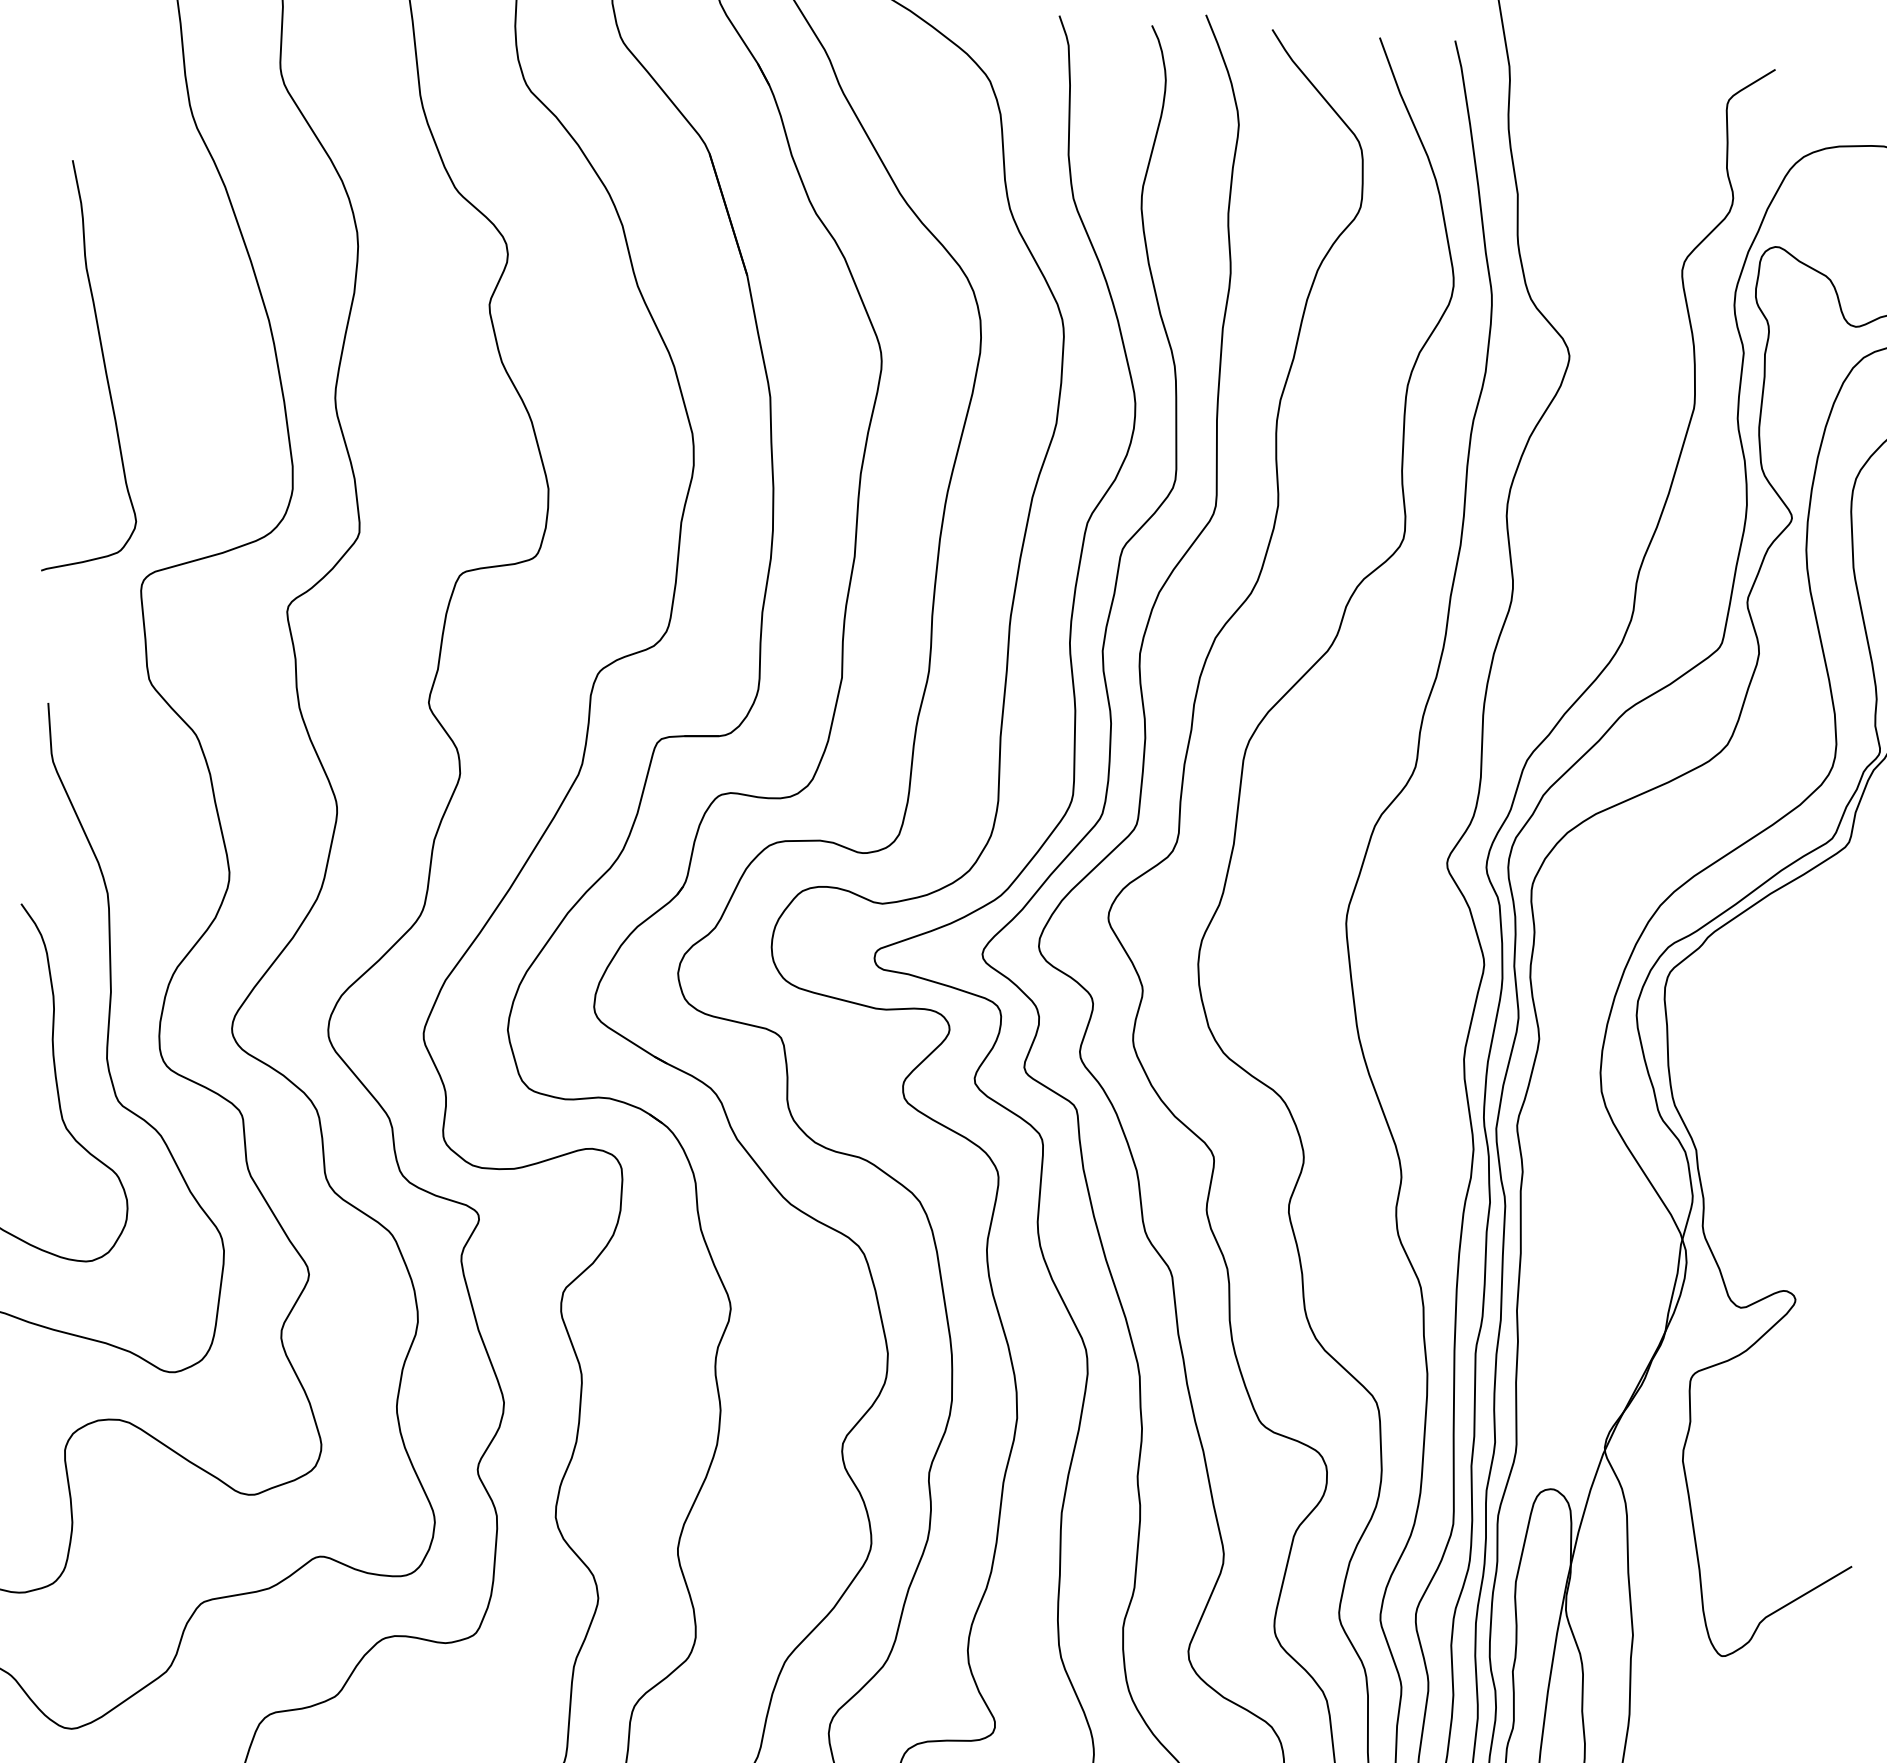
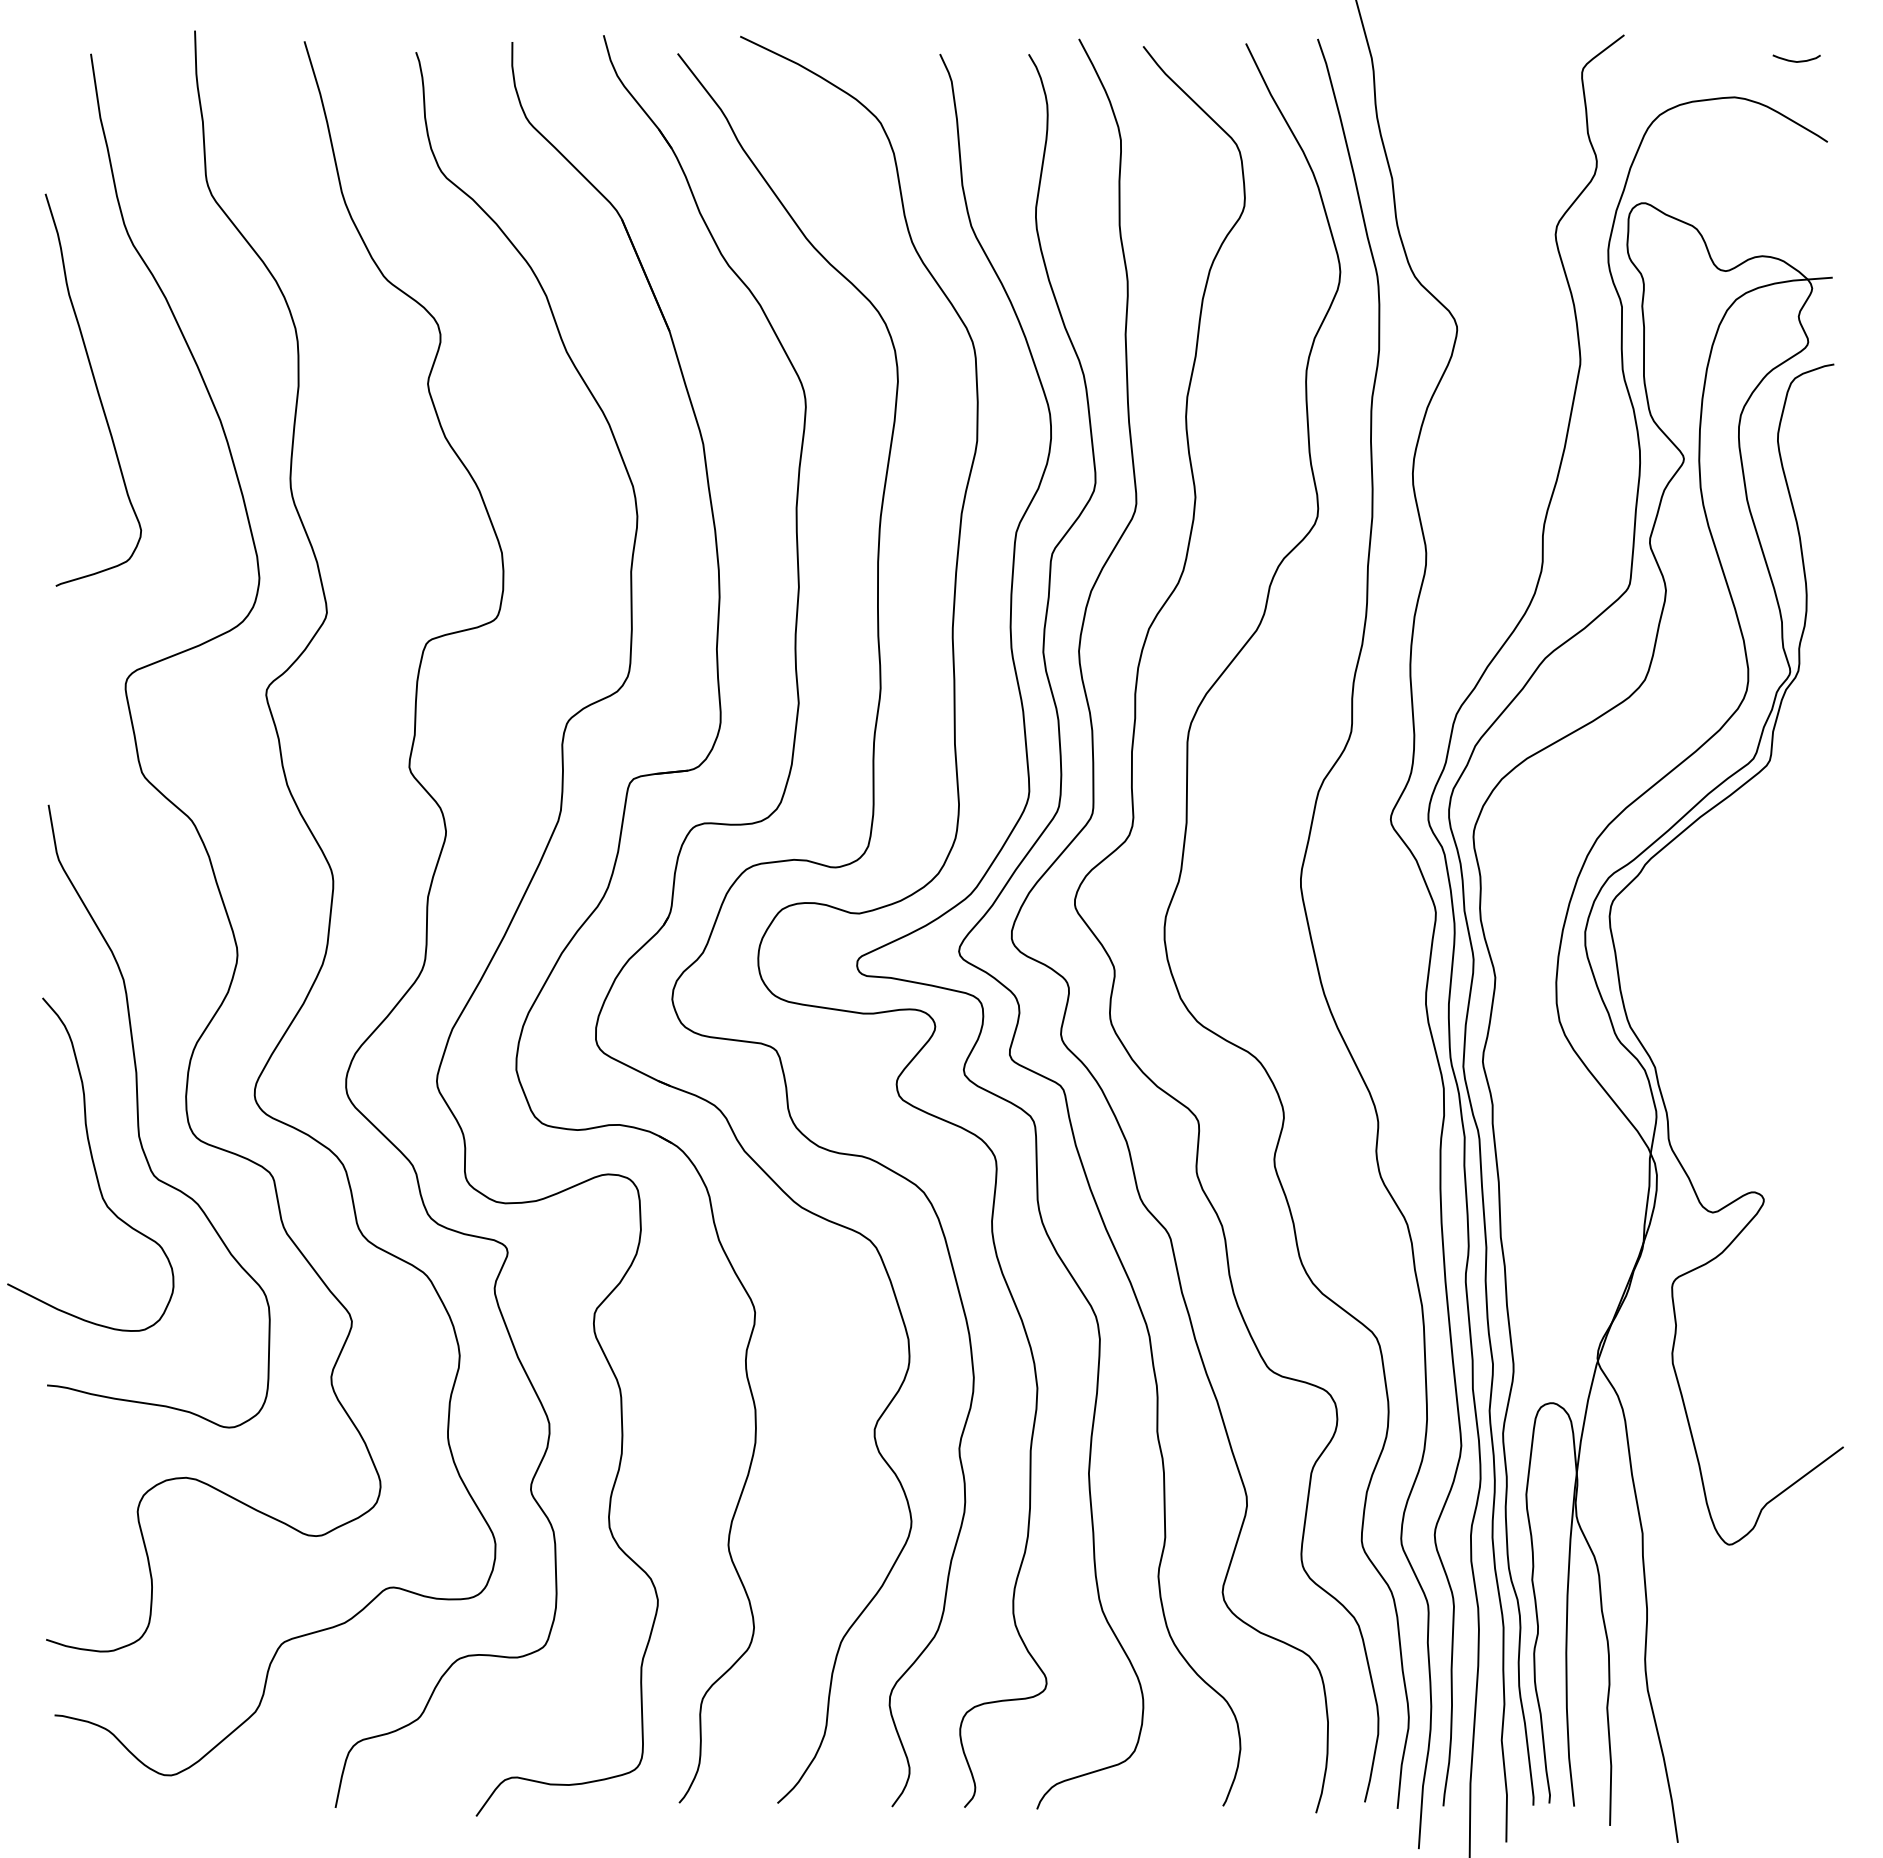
curve: (103, 367) -> (95, 387), moved

